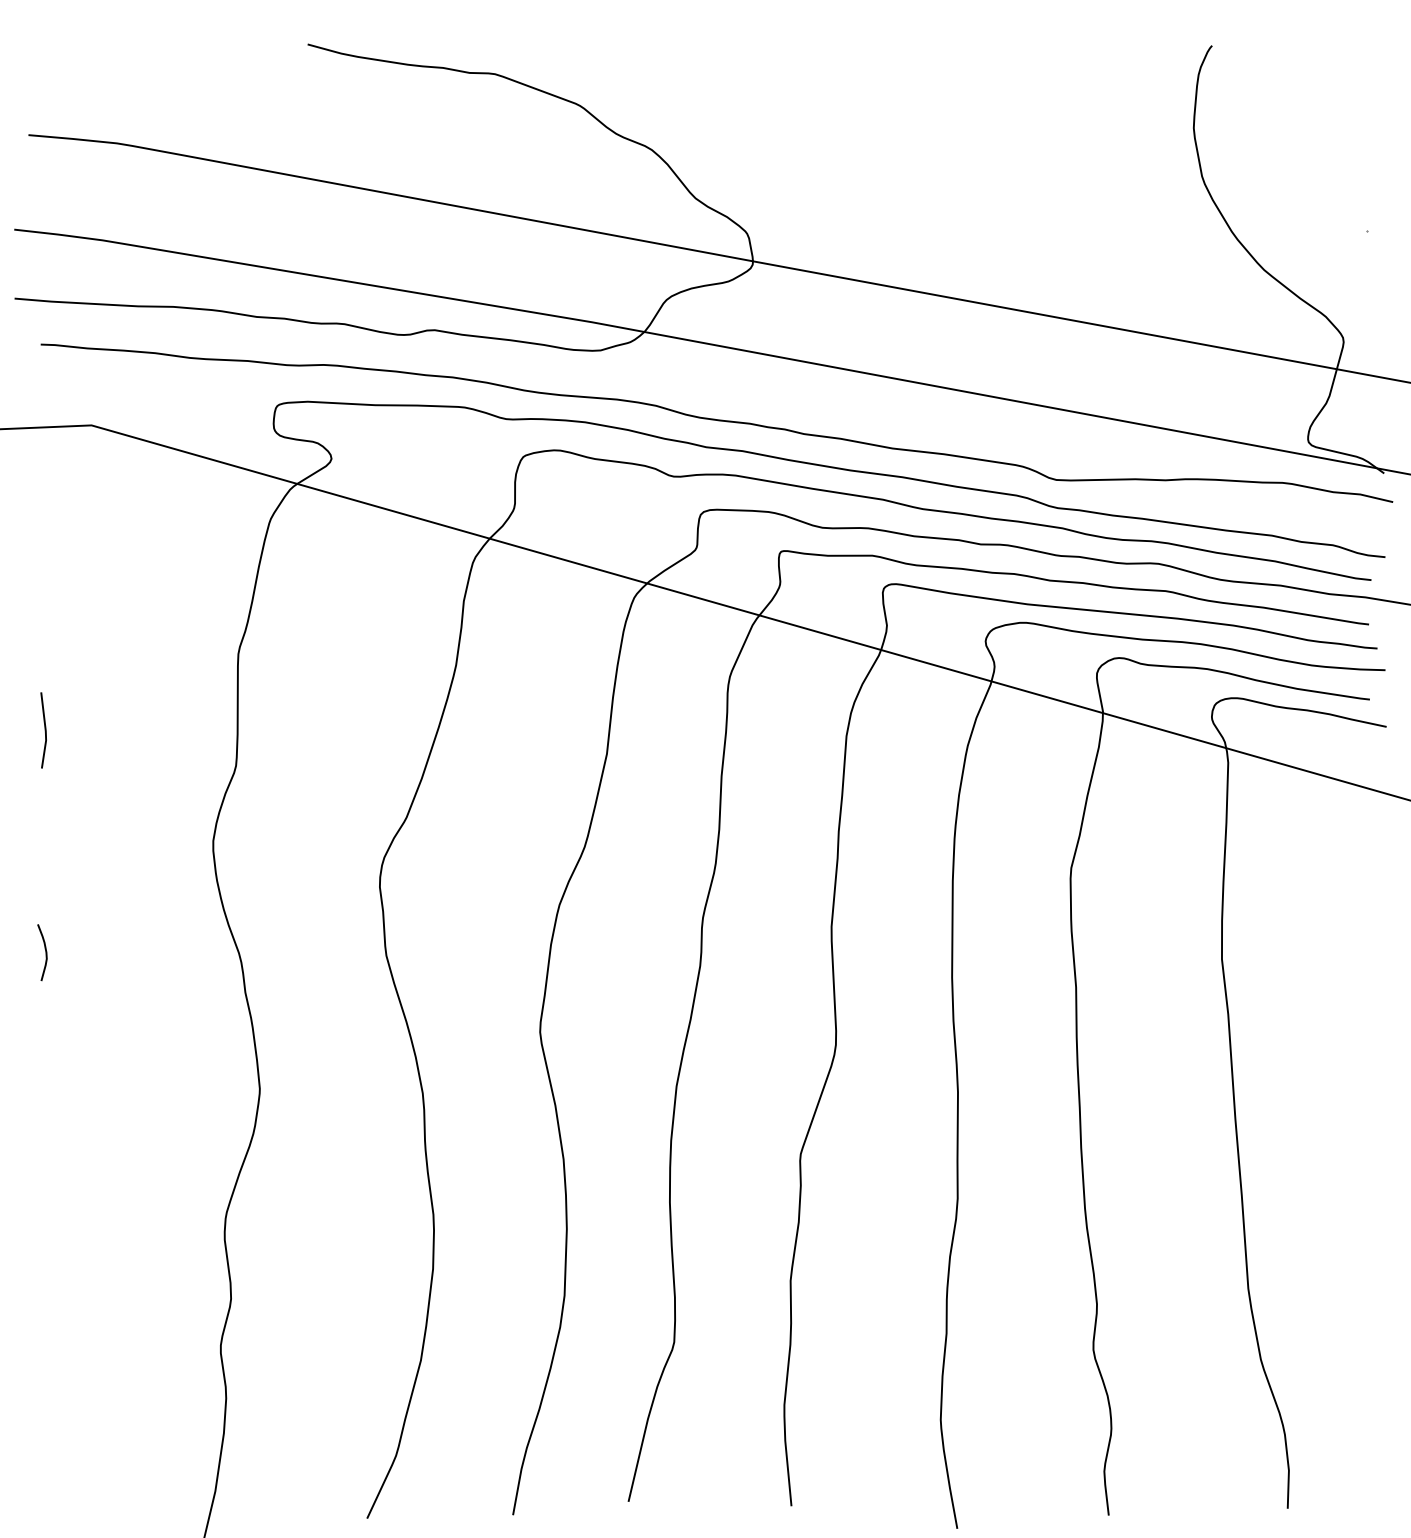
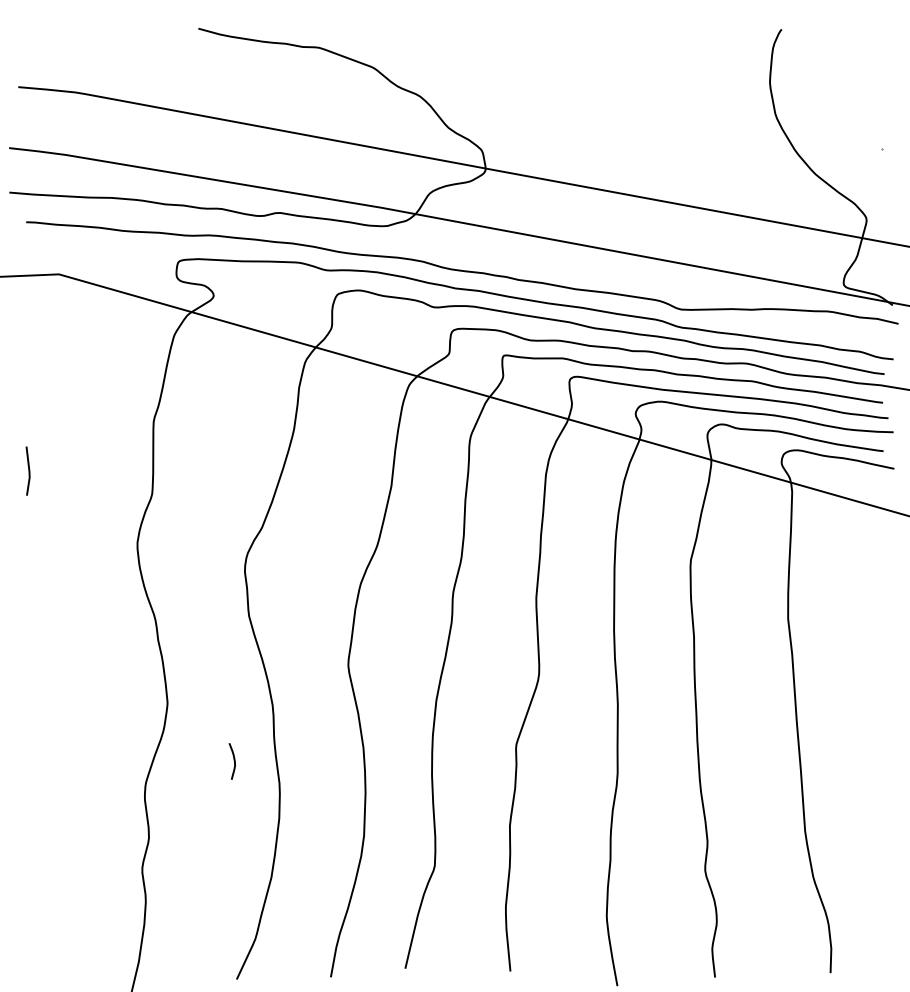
curve: (44, 951) -> (233, 760), moved

